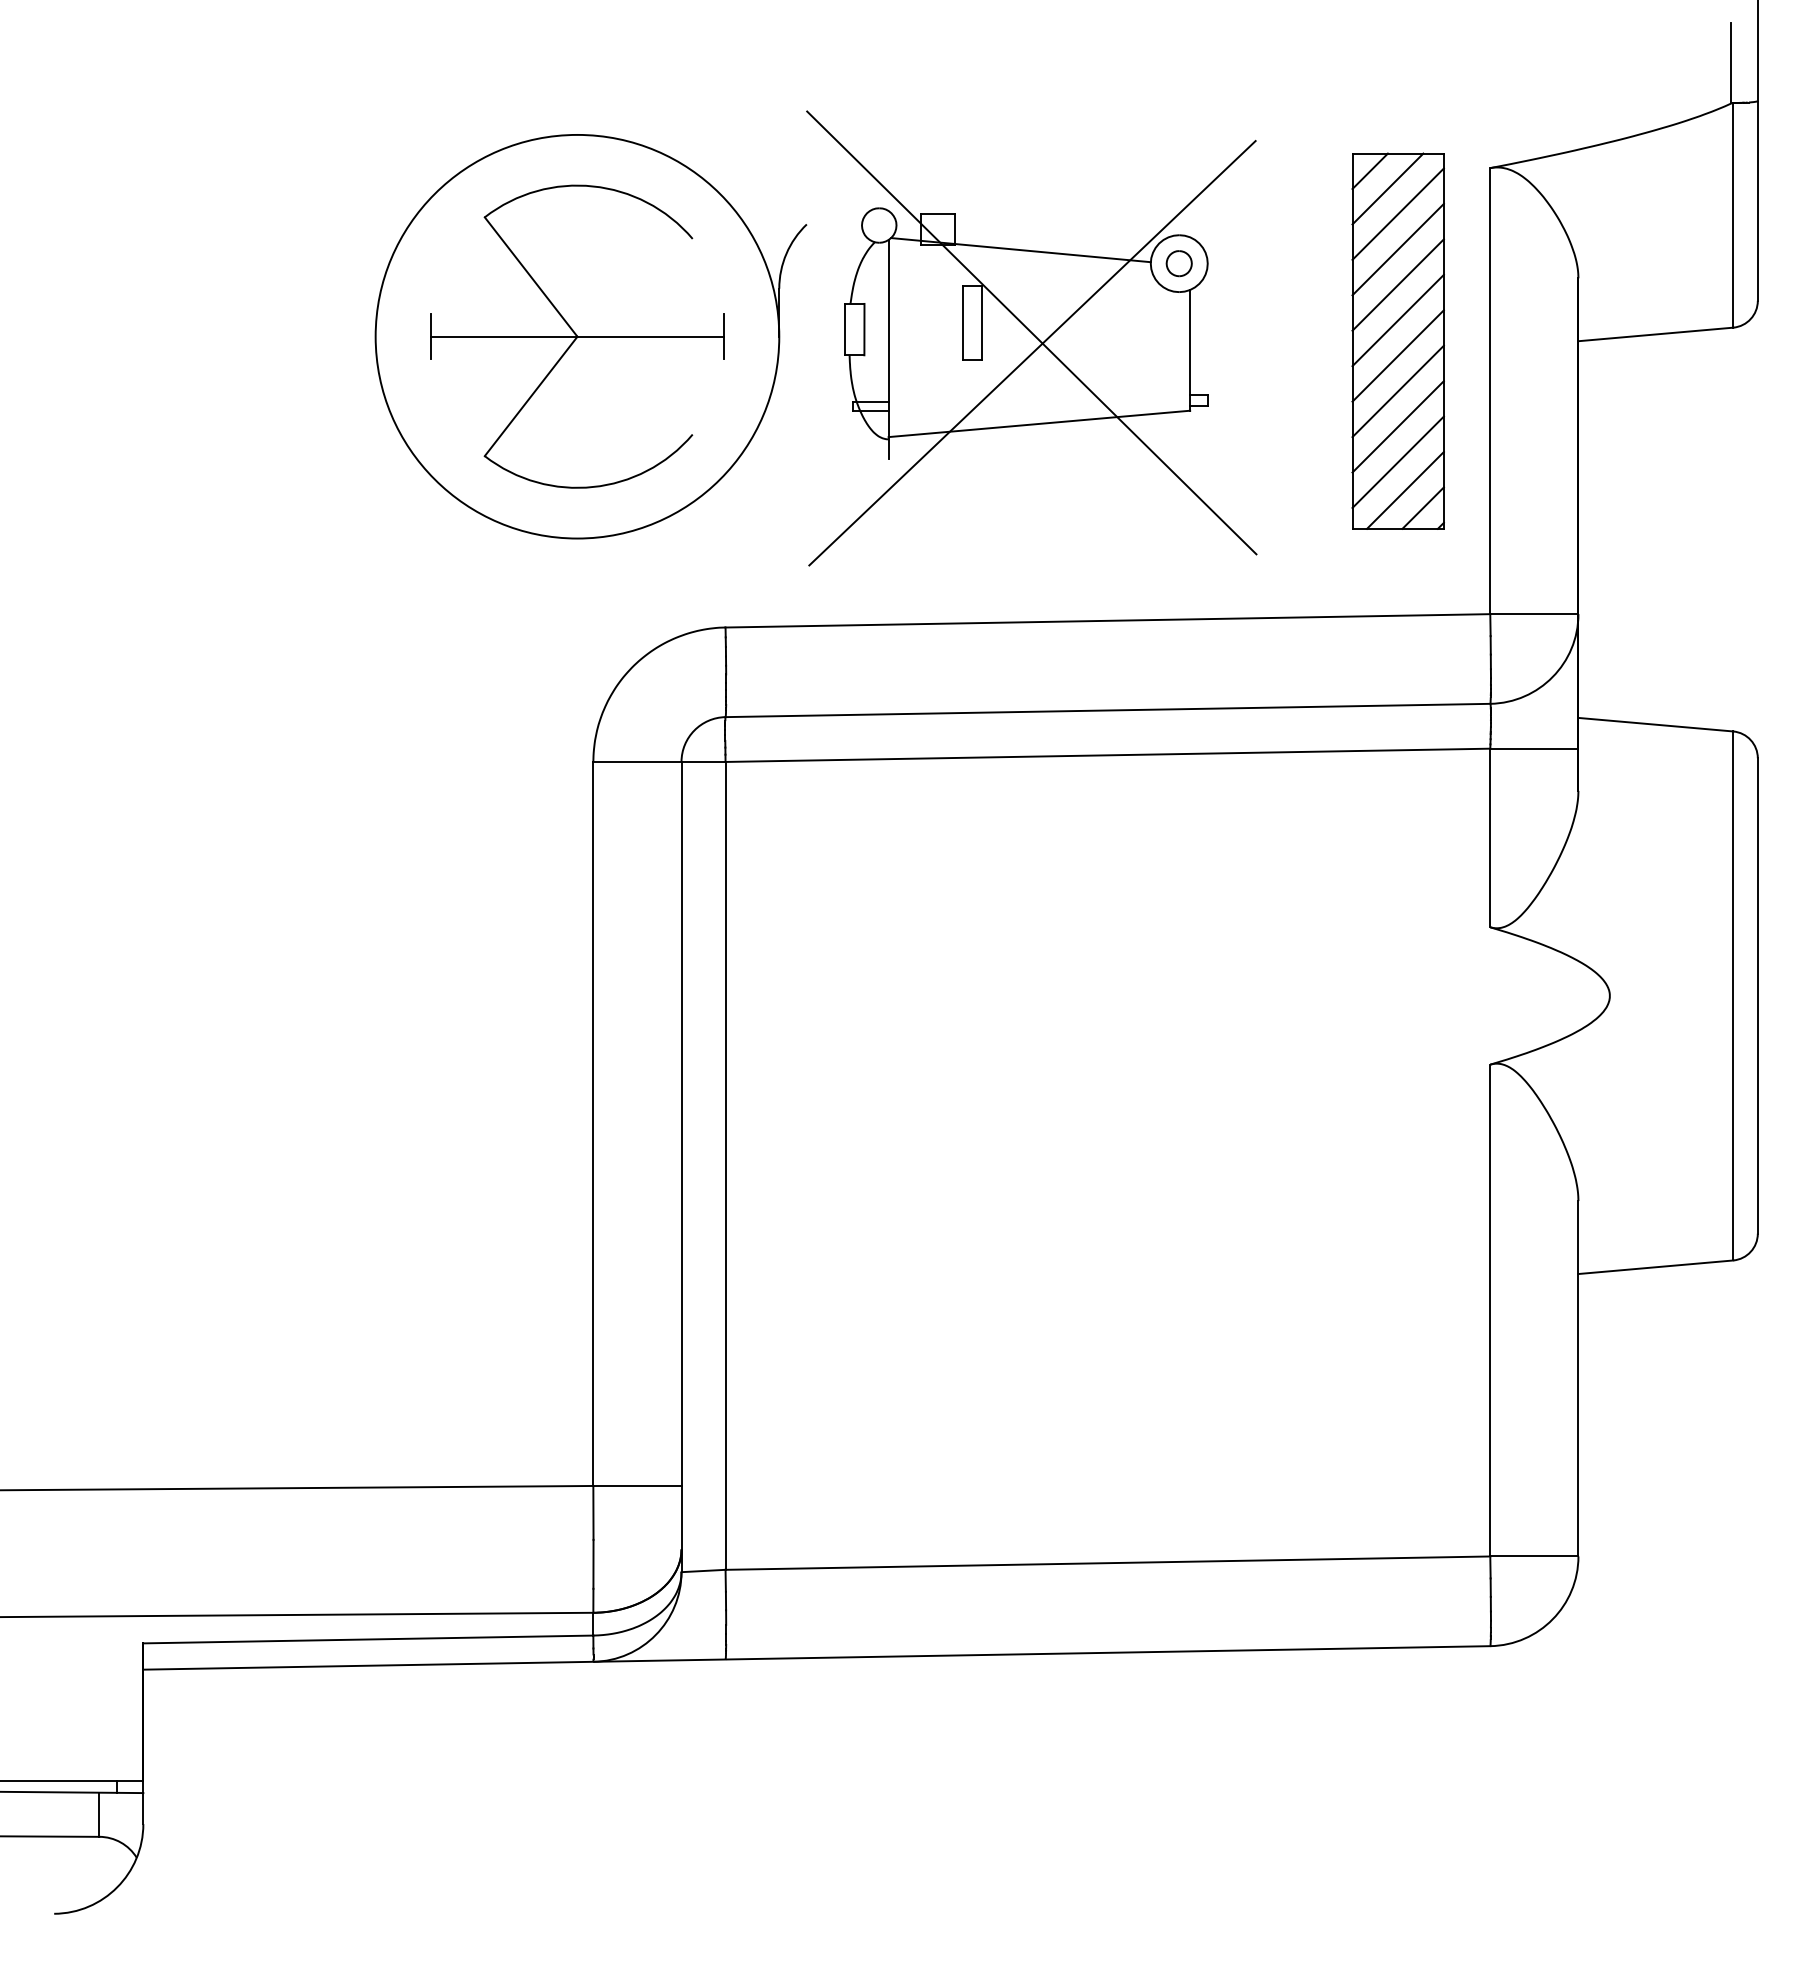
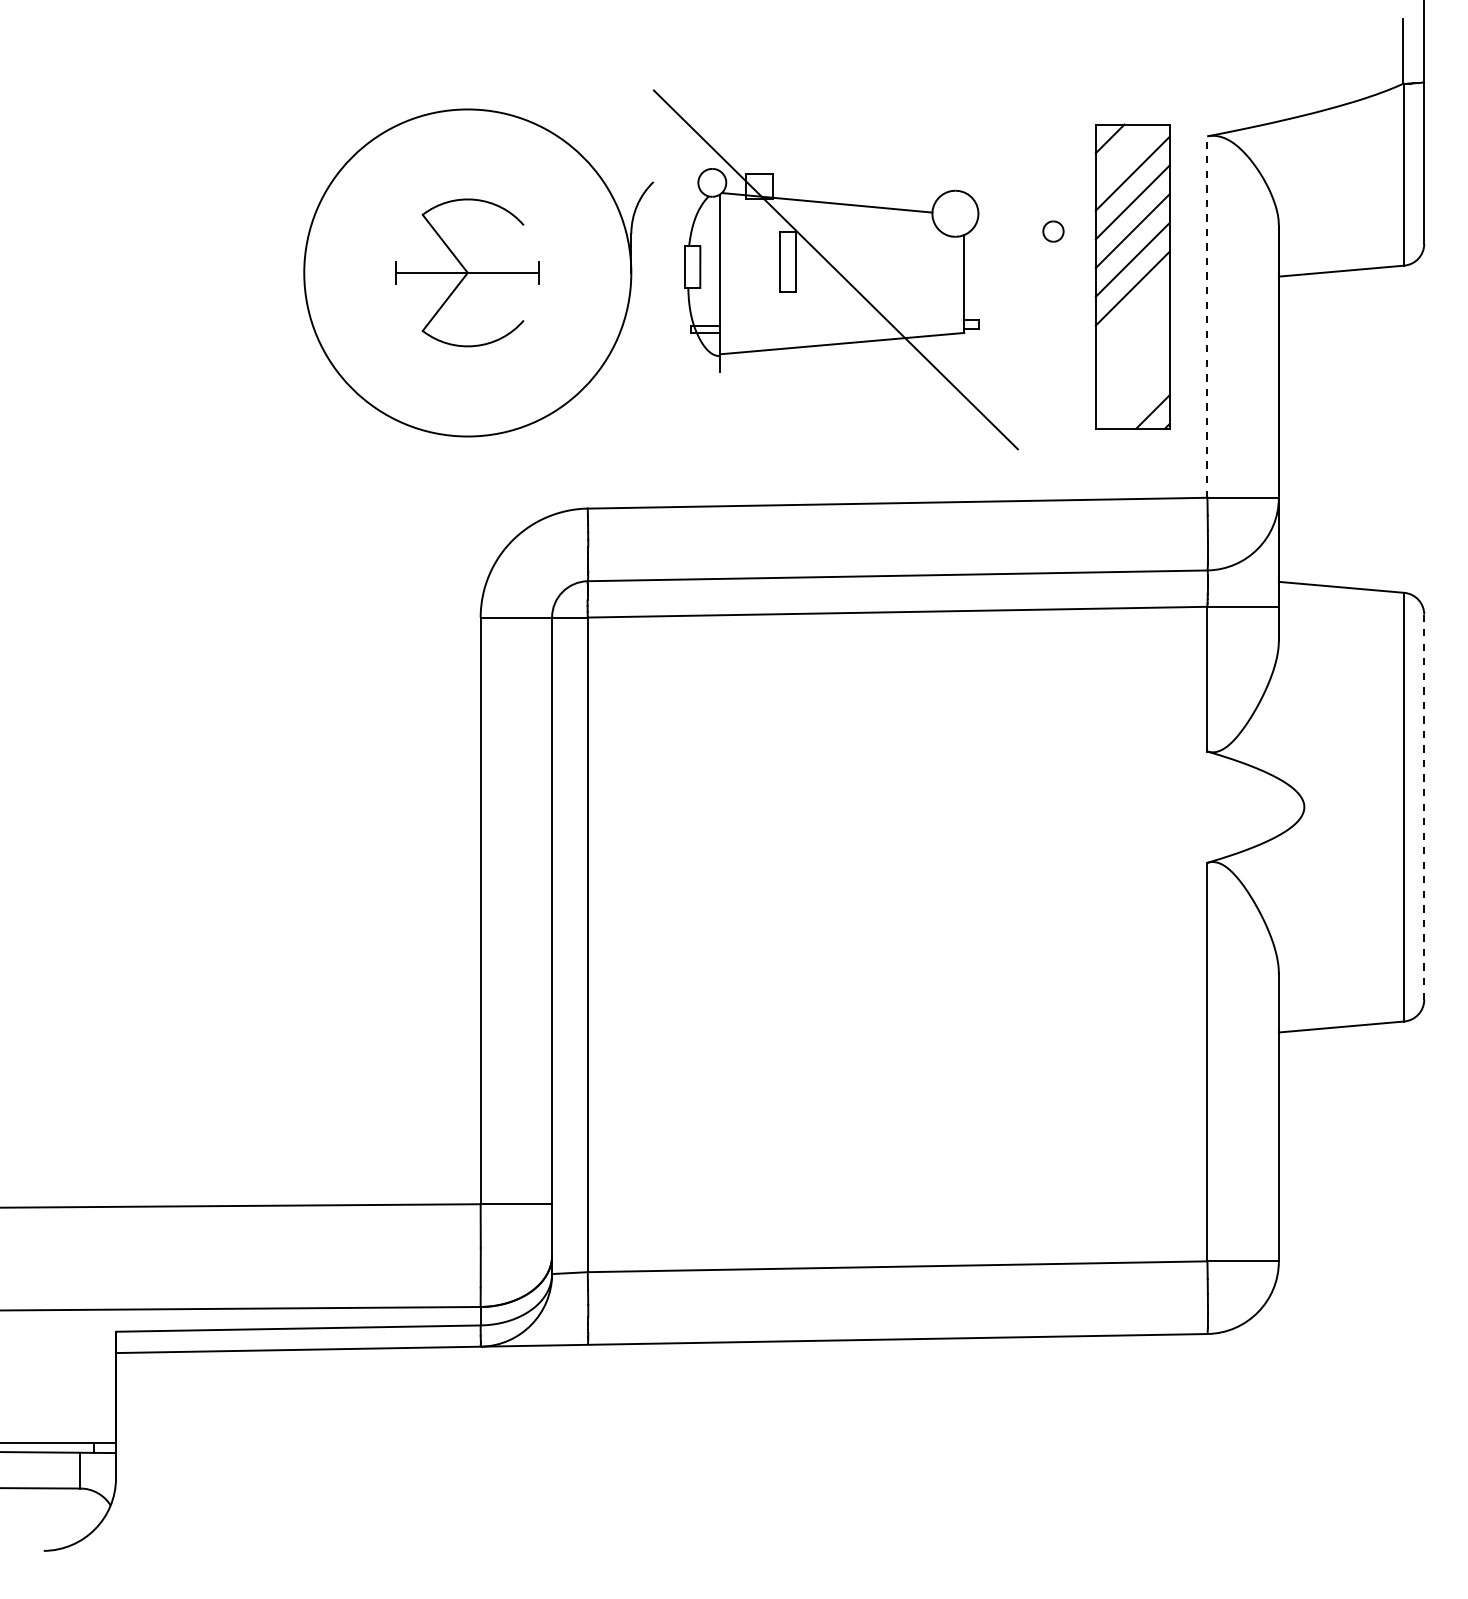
line: (1387, 188) -> (1124, 152), removed
part: (1178, 263) -> (1052, 231), moved
part: (577, 336) -> (467, 272), size x0.6
line: (1032, 353) -> (836, 286), removed
line: (1490, 390) -> (1207, 316), solid -> dashed
line: (1397, 391) -> (1132, 317), removed
line: (1397, 426) -> (1132, 345), removed
line: (1397, 461) -> (1132, 374), removed
line: (1405, 489) -> (1138, 396), removed
line: (1757, 995) -> (1423, 806), solid -> dashed

